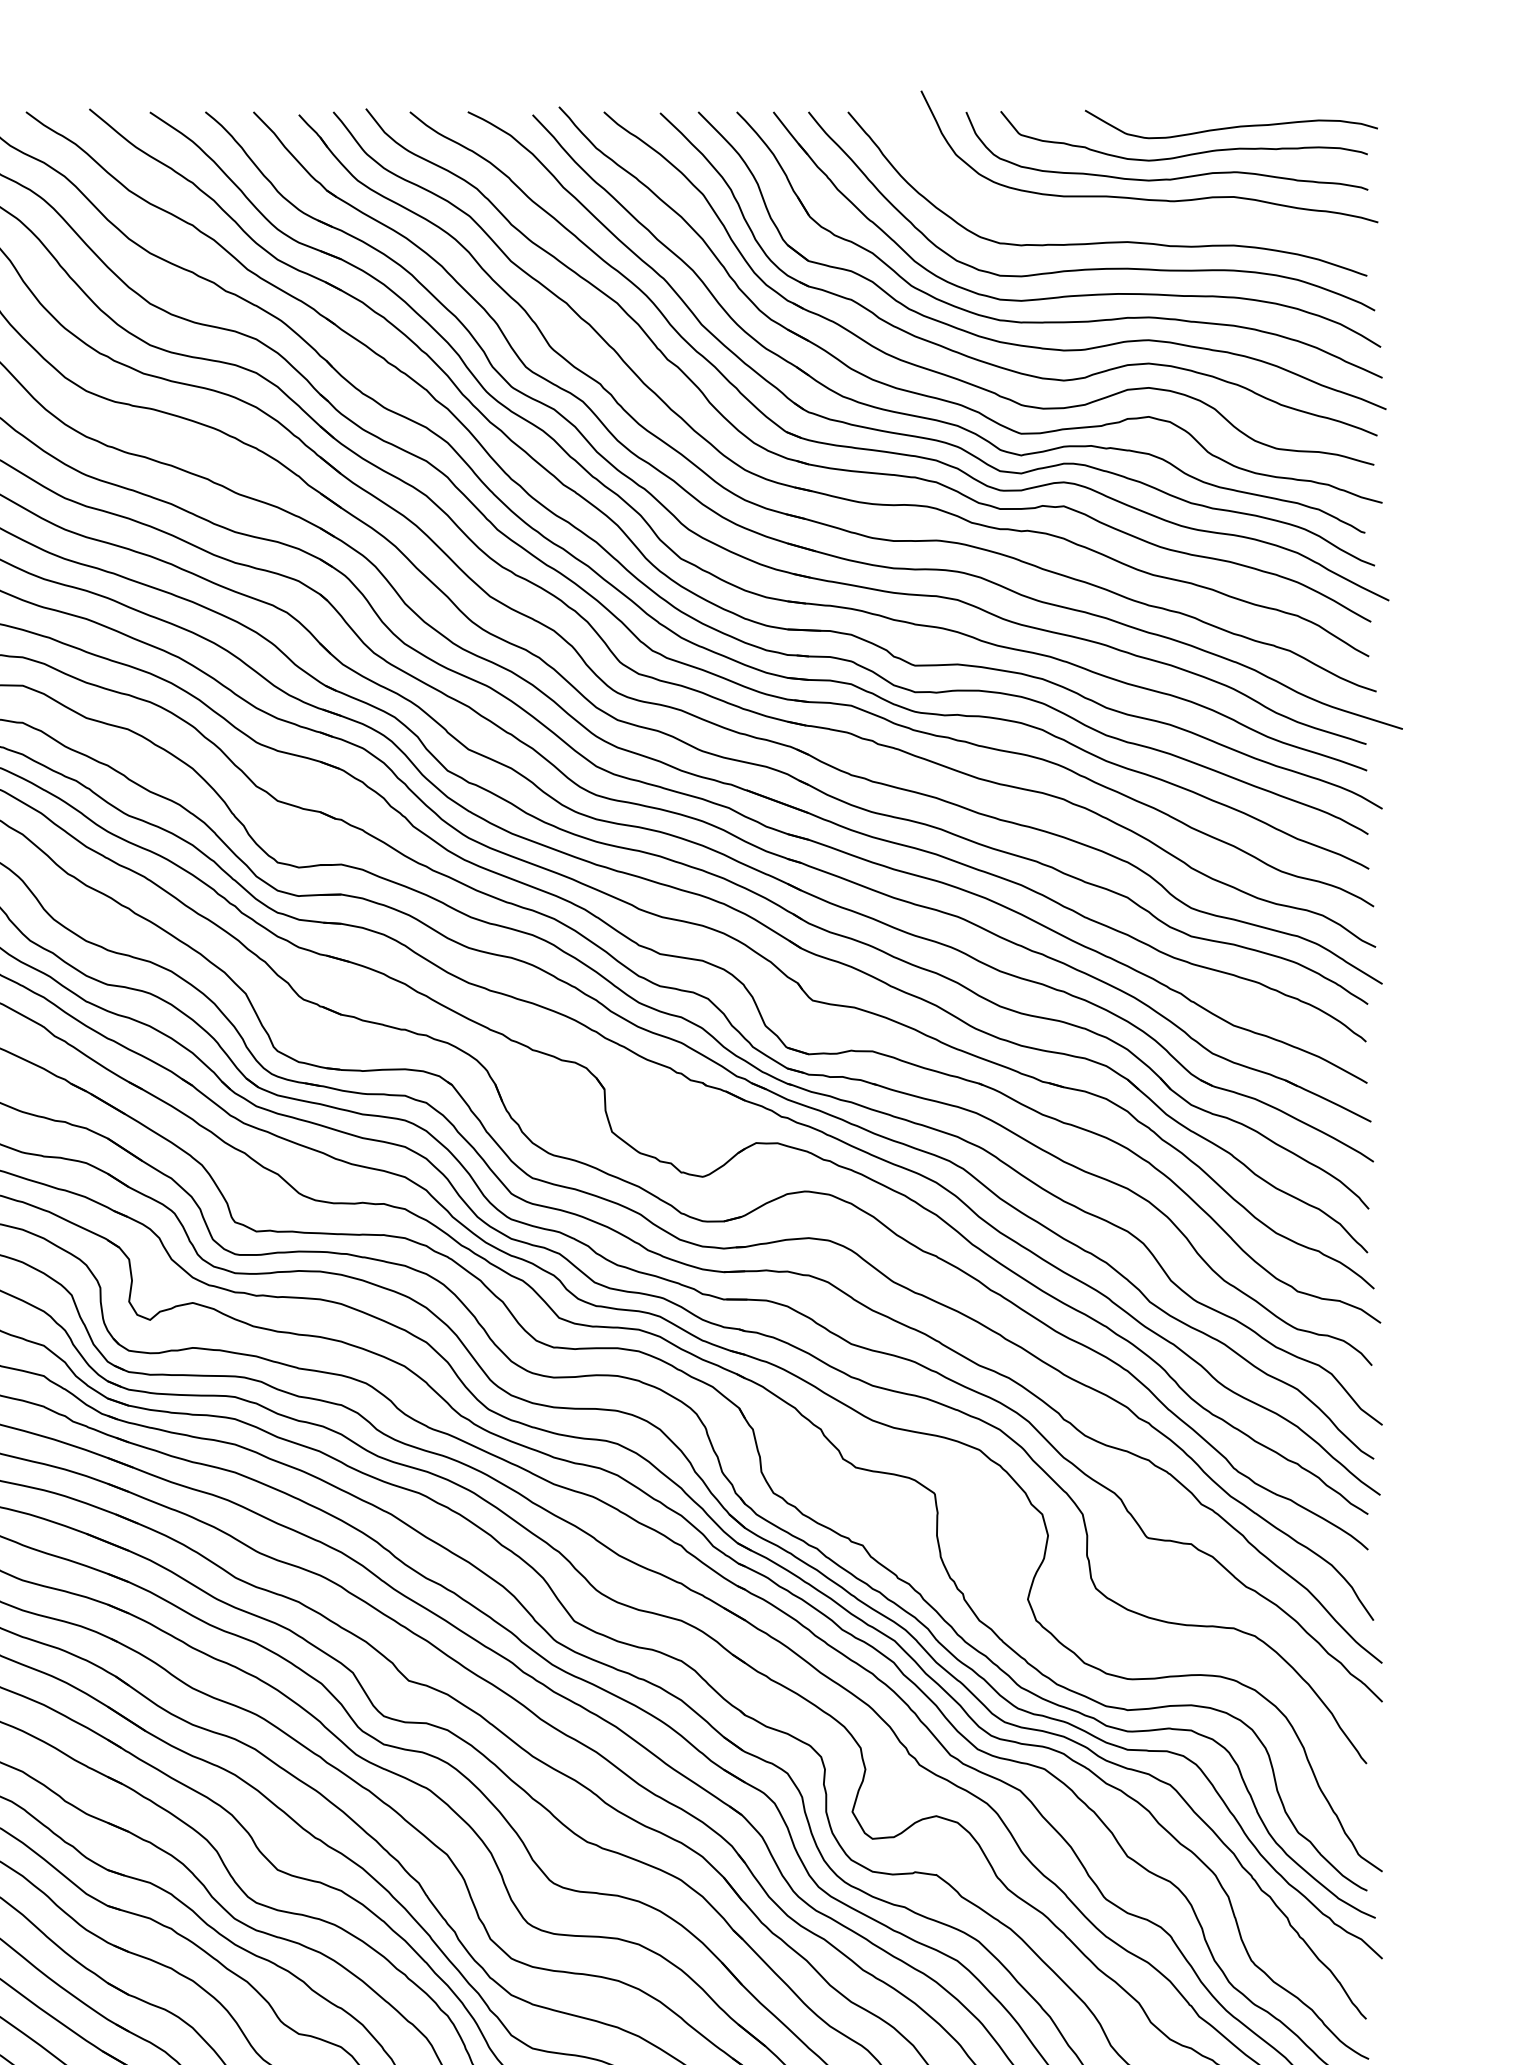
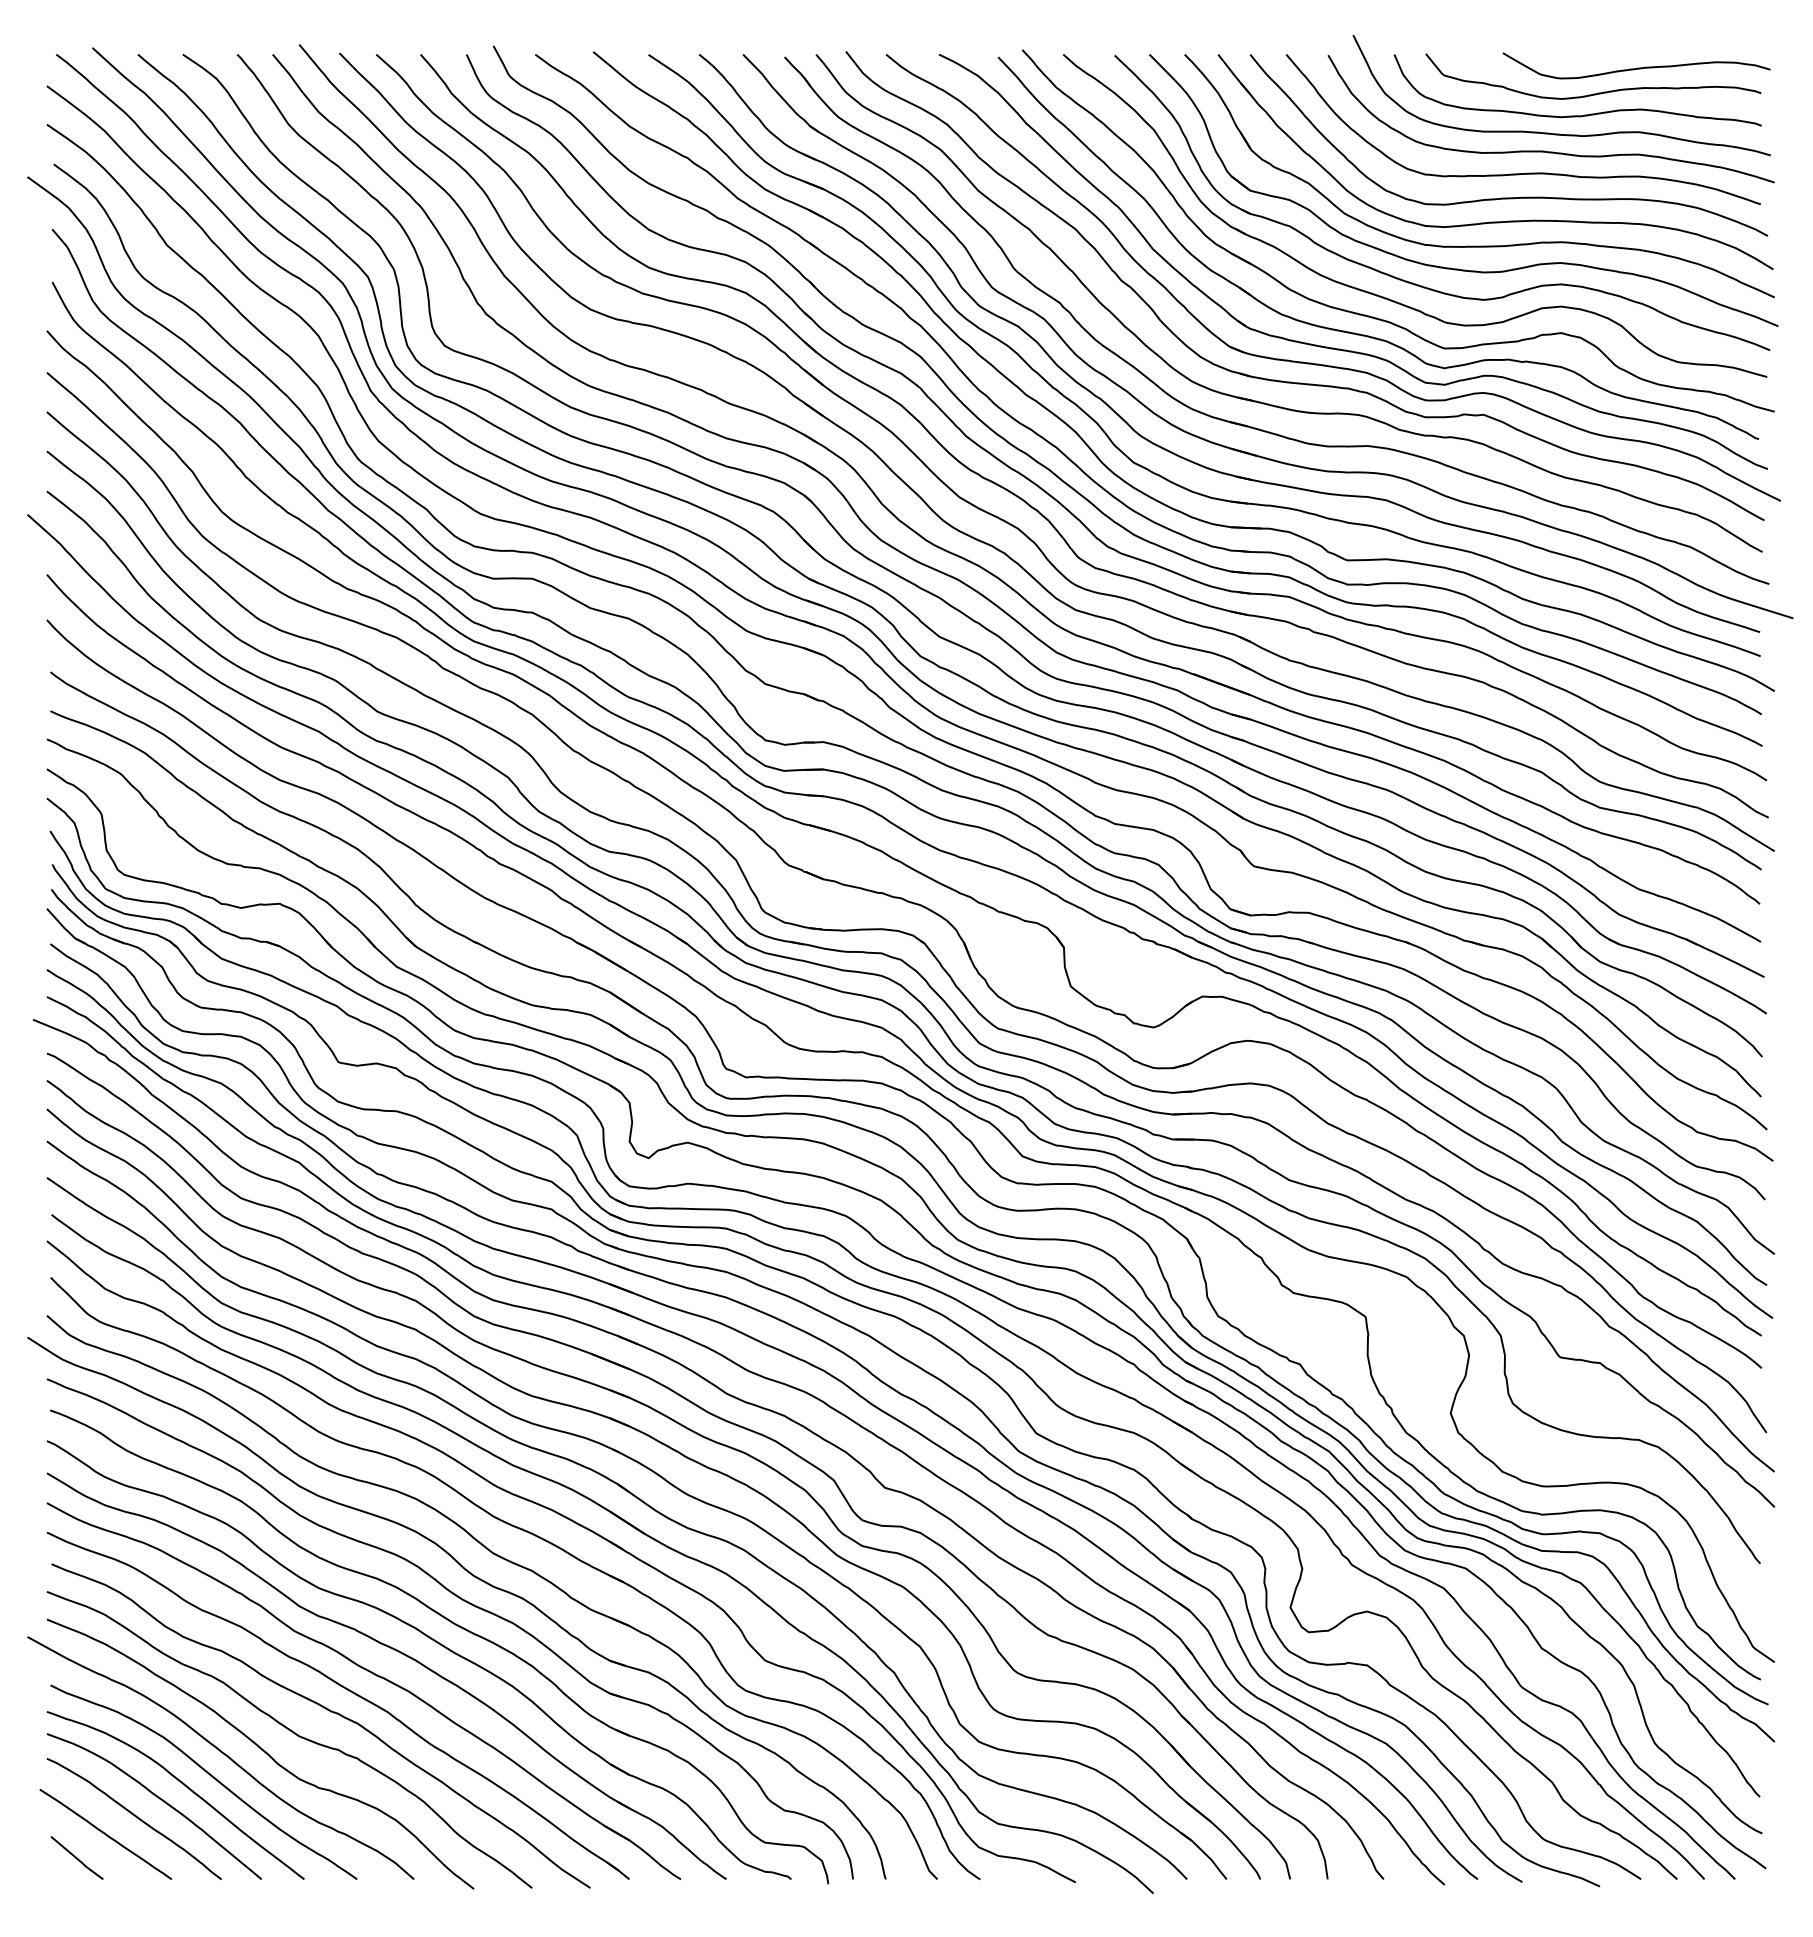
curve: (1130, 217) -> (1544, 150), added

